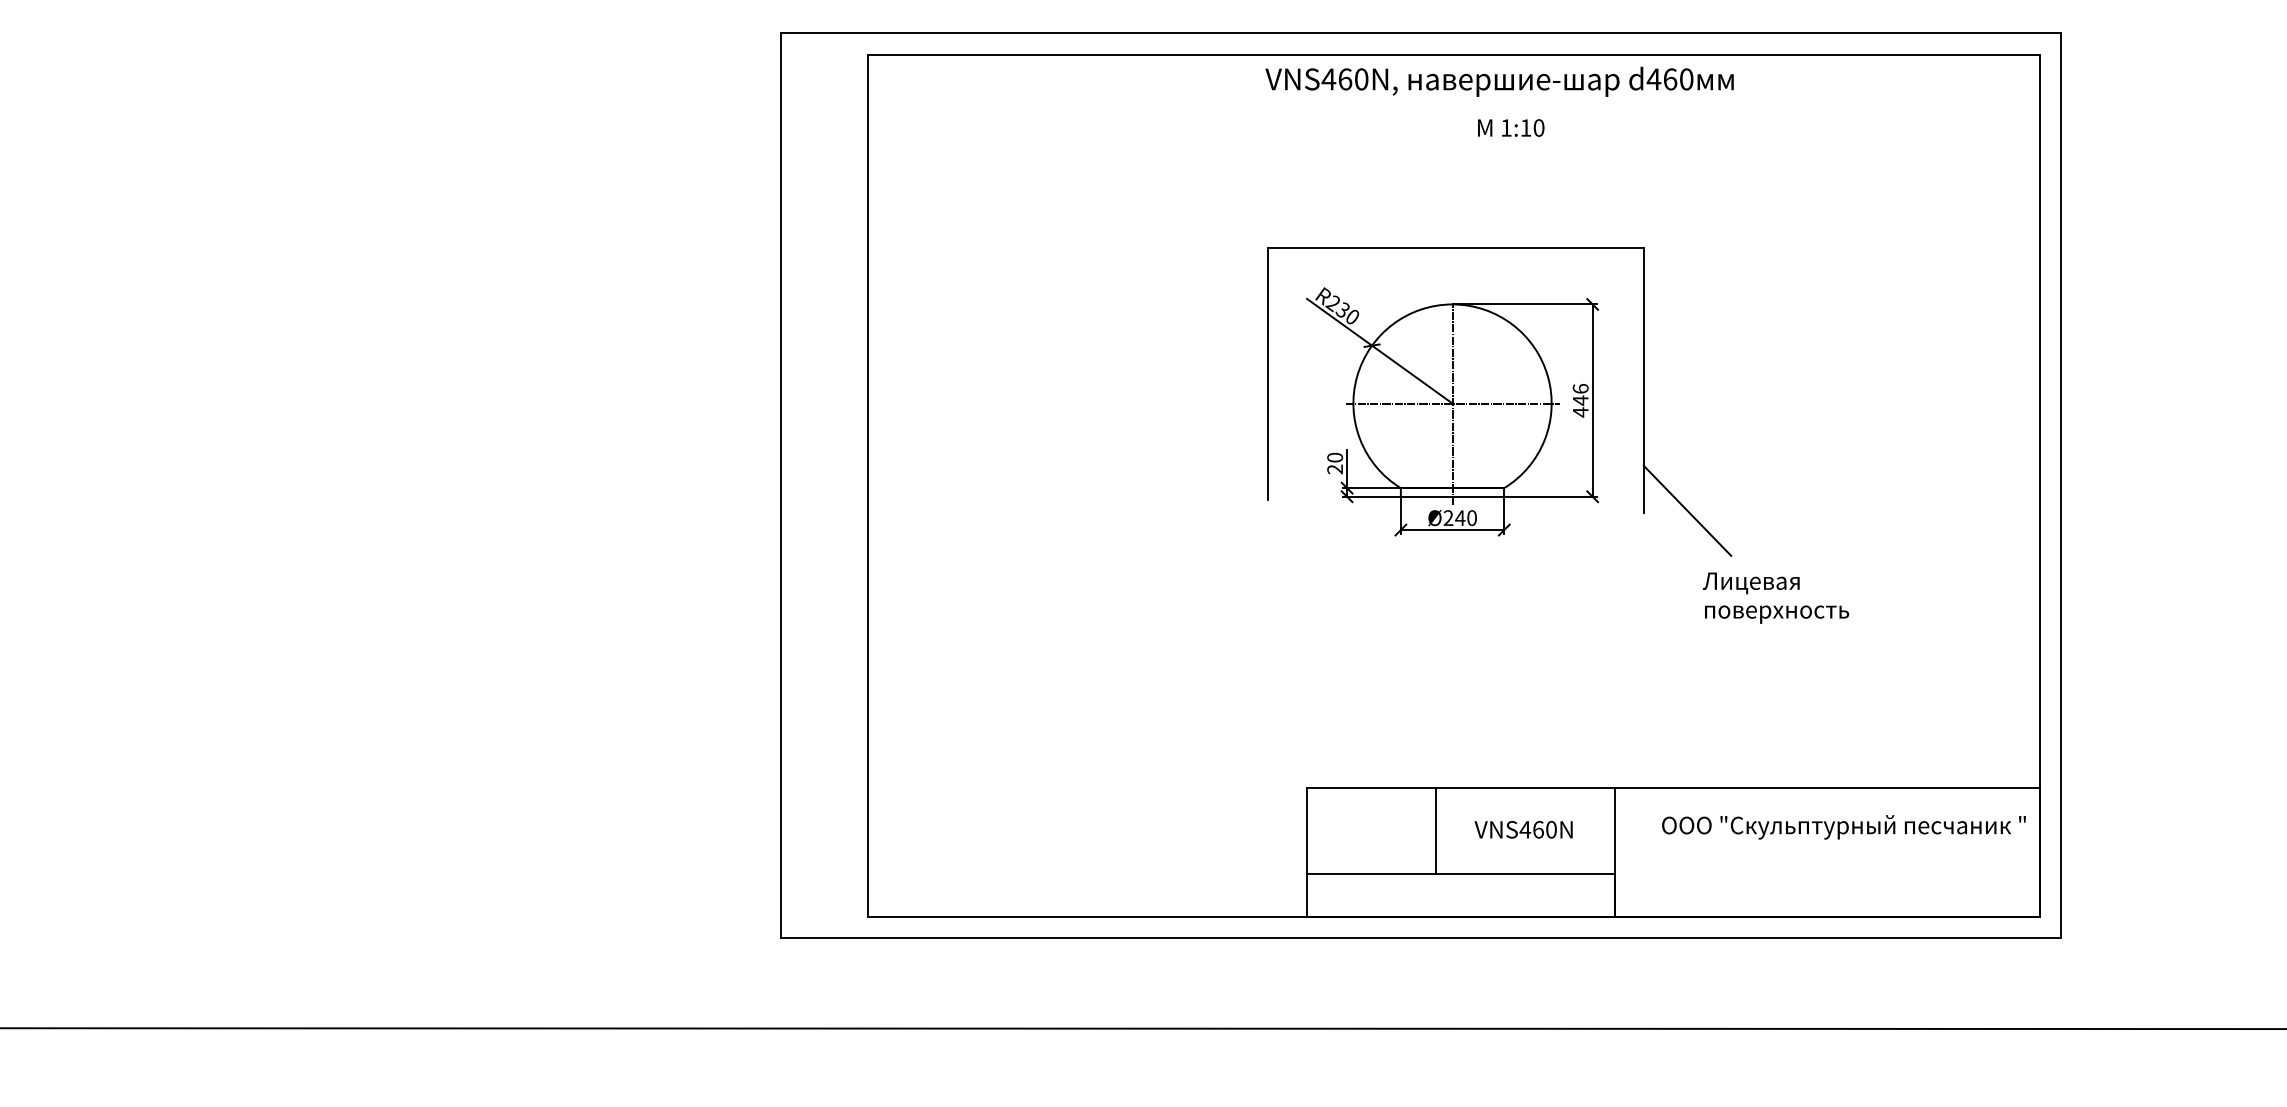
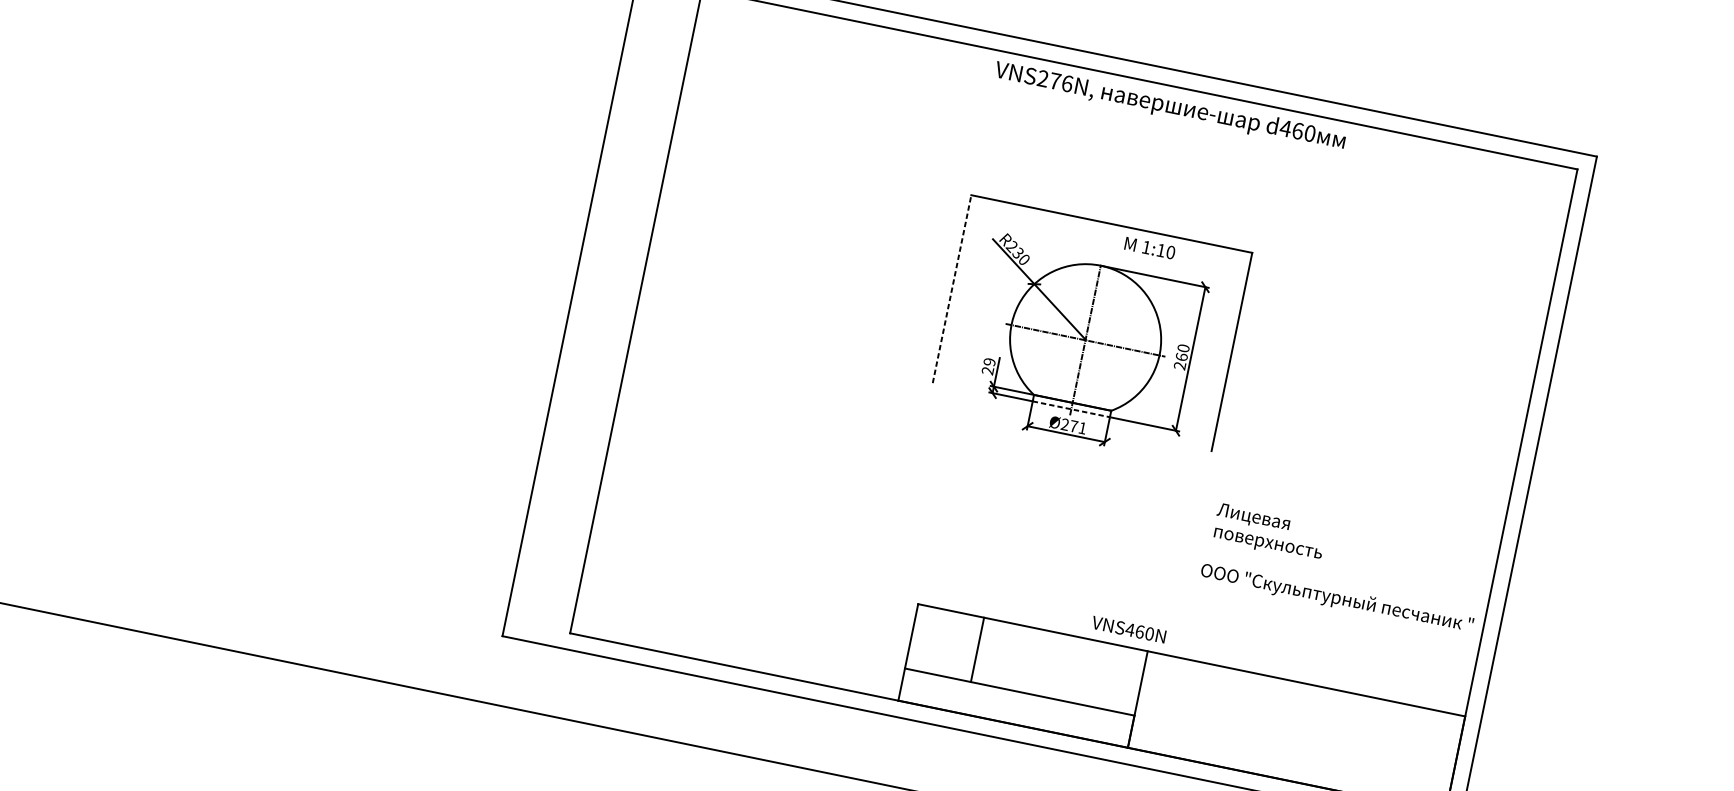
text: (1344, 79) -> (1054, 81), VNS460N, -> VNS276N,
text: (1511, 127) -> (1150, 247), moved
line: (1267, 373) -> (952, 288), solid -> dashed
text: (1580, 400) -> (1181, 357), 446 -> 260
text: (1335, 457) -> (989, 362), 20 -> 29
line: (1452, 496) -> (1071, 409), solid -> dashed
line: (1687, 510) -> (1244, 455), removed
text: (1465, 518) -> (1077, 427), Ø240 -> Ø271
text: (1776, 597) -> (1270, 532), moved
text: (1843, 827) -> (1336, 598), moved
text: (1523, 829) -> (1128, 629), moved
line: (1436, 830) -> (977, 649), moved

